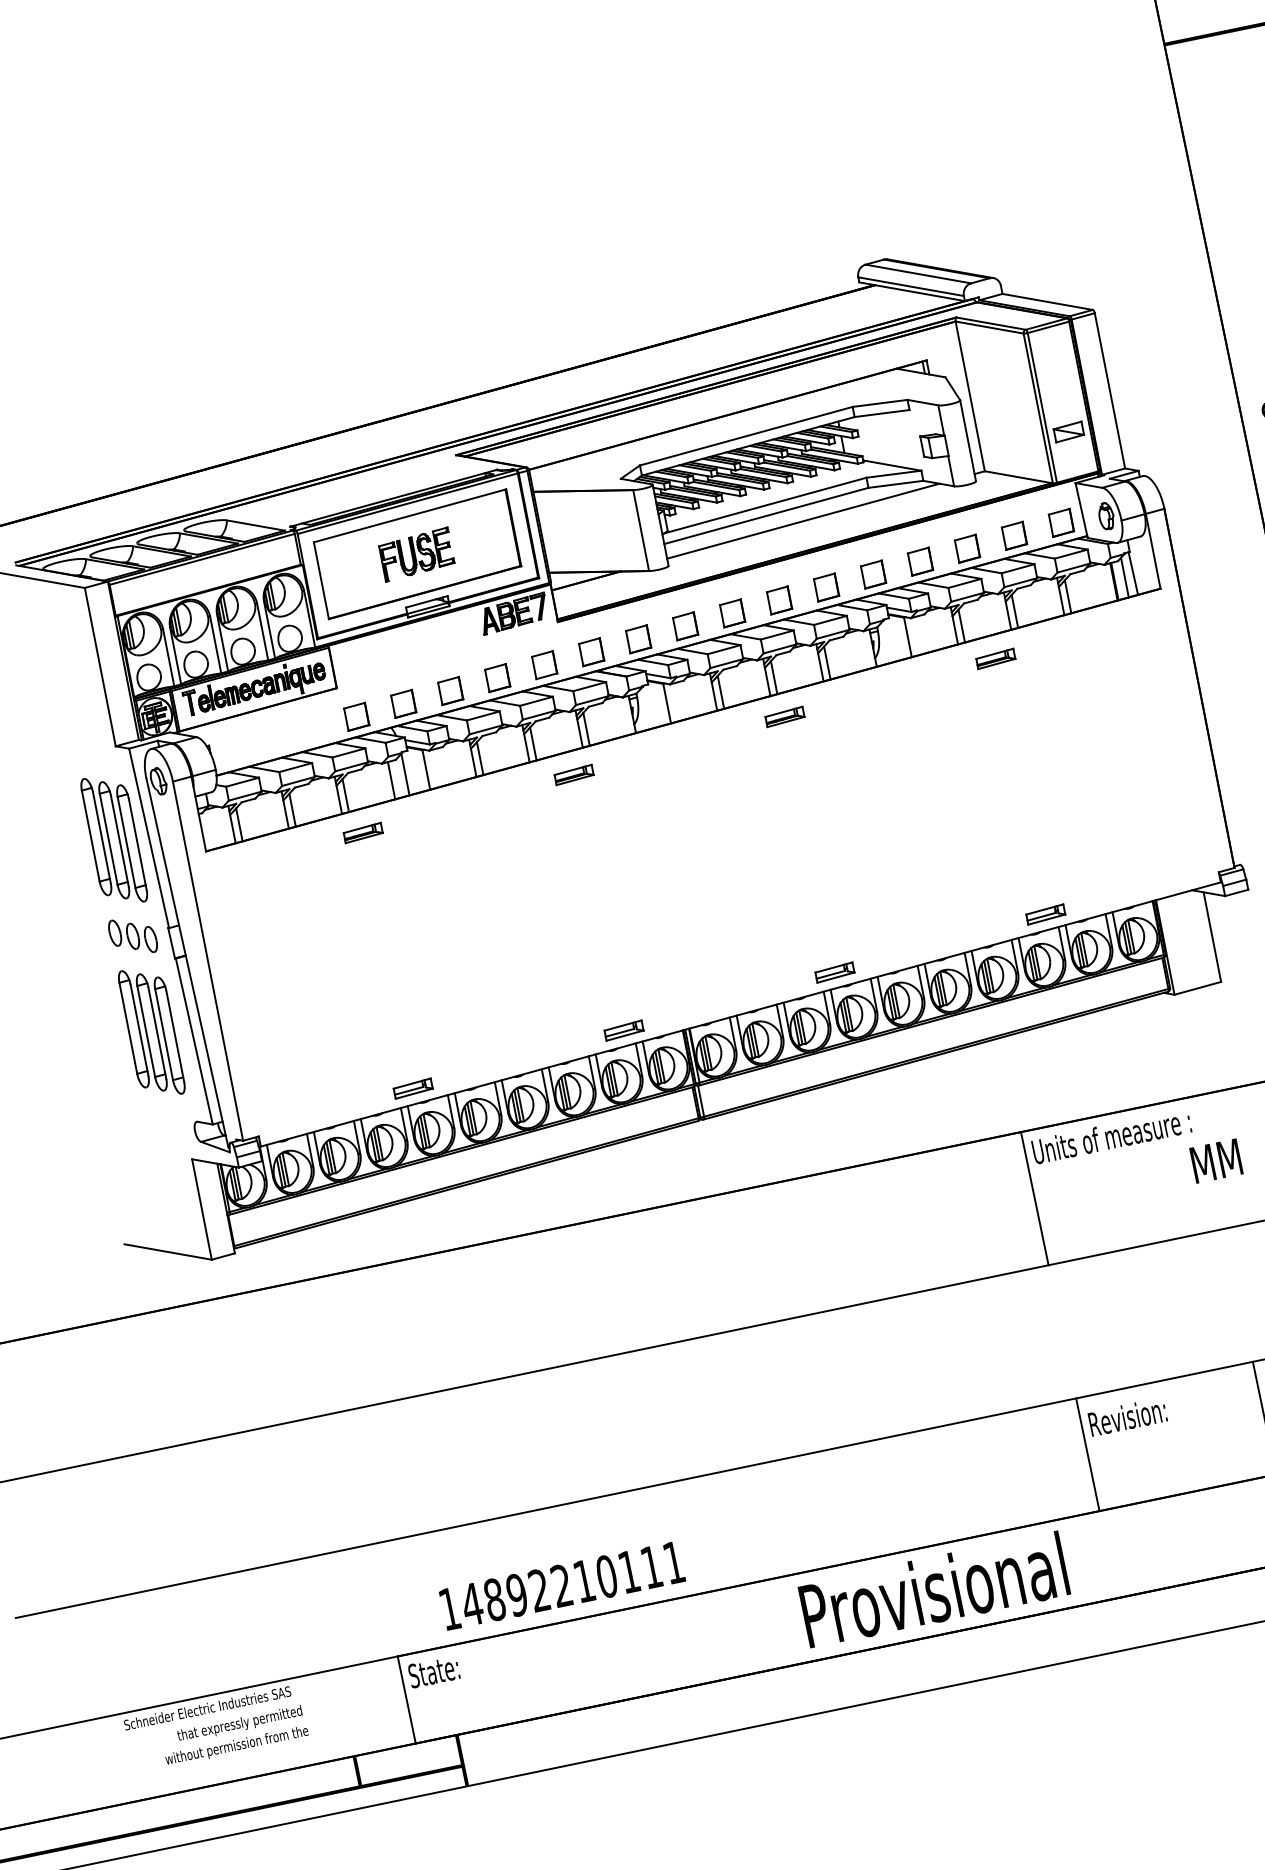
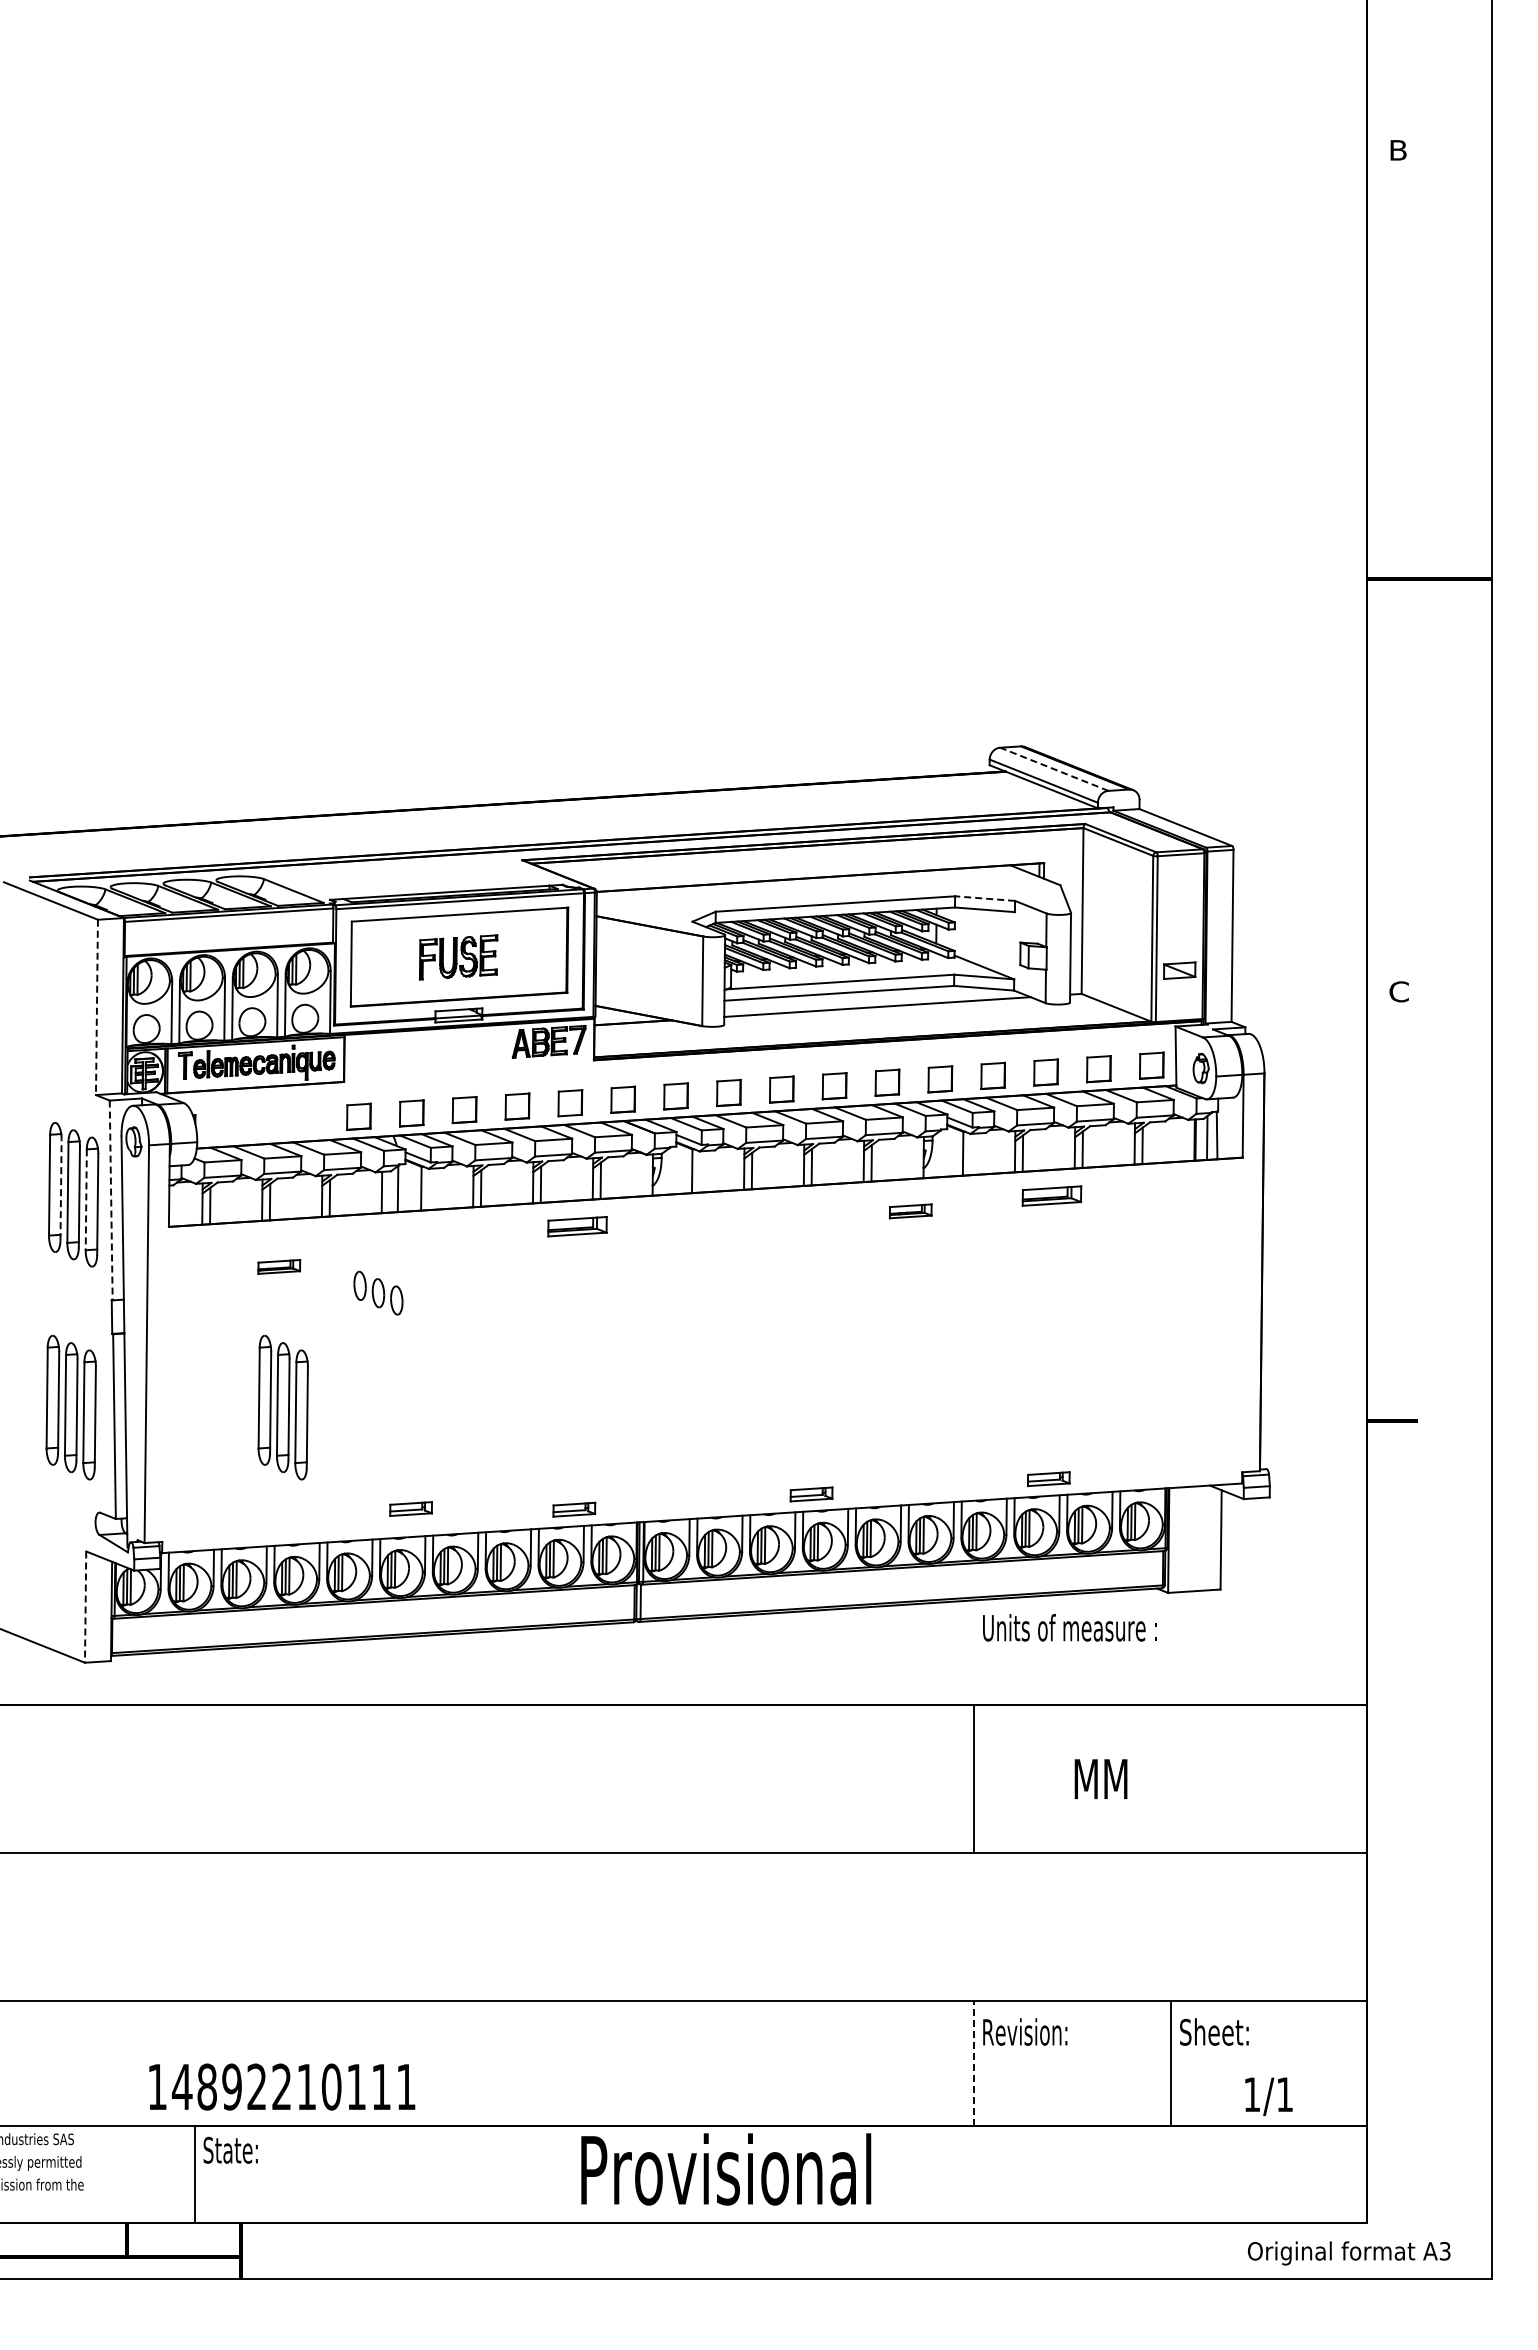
line: (917, 274) -> (1053, 769), solid -> dashed
line: (879, 403) -> (984, 898), solid -> dashed
part: (995, 658) -> (1051, 1195), size x1.4
line: (99, 667) -> (96, 1007), solid -> dashed
part: (784, 717) -> (910, 1211), moved
part: (574, 774) -> (577, 1226), size x1.4
part: (363, 832) -> (279, 1266), moved
line: (102, 837) -> (61, 1189), solid -> dashed
line: (149, 838) -> (111, 1200), solid -> dashed
line: (126, 843) -> (86, 1200), solid -> dashed
part: (132, 935) -> (378, 1292), moved
part: (342, 992) -> (282, 1407), added
part: (412, 1088) -> (410, 1508), moved
text: (1111, 1136) -> (1069, 1627), moved
text: (1215, 1160) -> (1100, 1778), moved
line: (201, 1209) -> (85, 1607), solid -> dashed
line: (1087, 1454) -> (974, 2063), solid -> dashed
text: (562, 1585) -> (282, 2086), moved
text: (934, 1589) -> (726, 2169), moved

